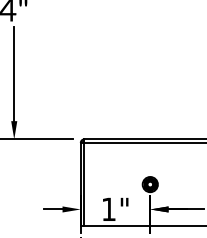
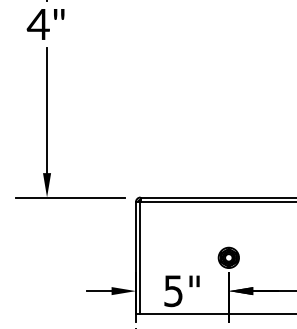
text: (108, 209) -> (173, 291), 1" -> 5"

